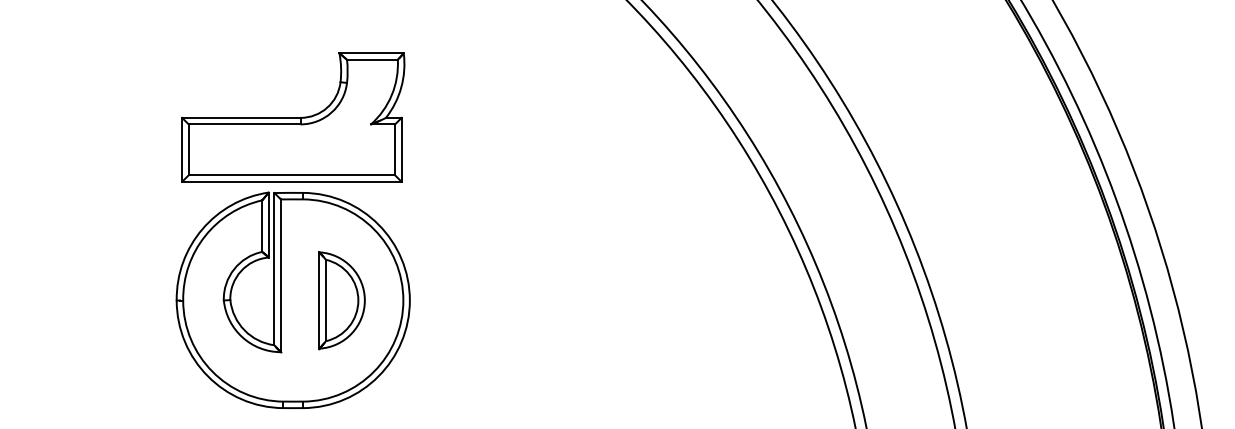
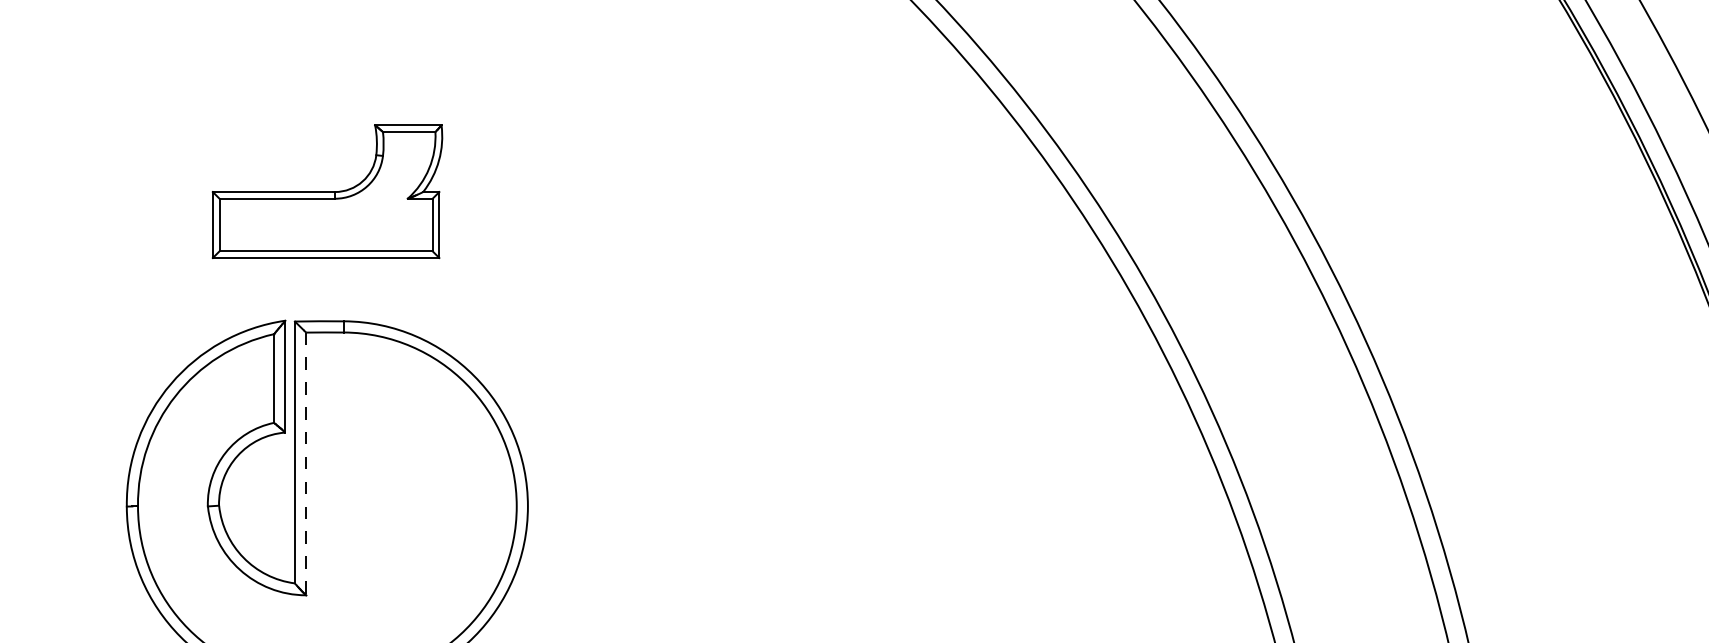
part: (293, 117) -> (327, 191), size x0.6
line: (280, 276) -> (305, 465), solid -> dashed
part: (341, 300) -> (410, 506), removed

